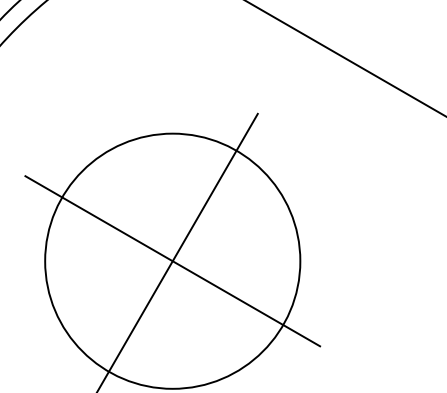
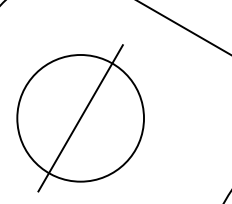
line: (172, 261) -> (80, 118), removed

